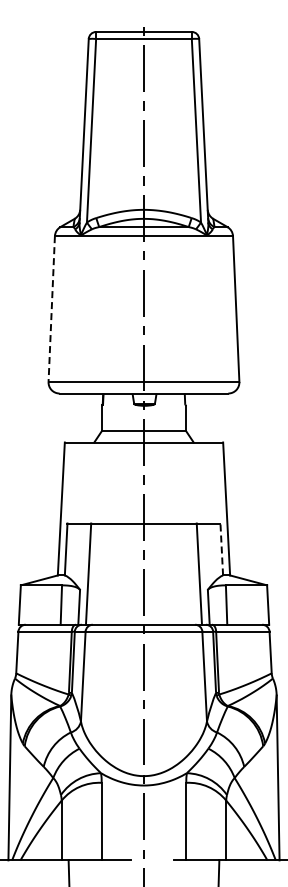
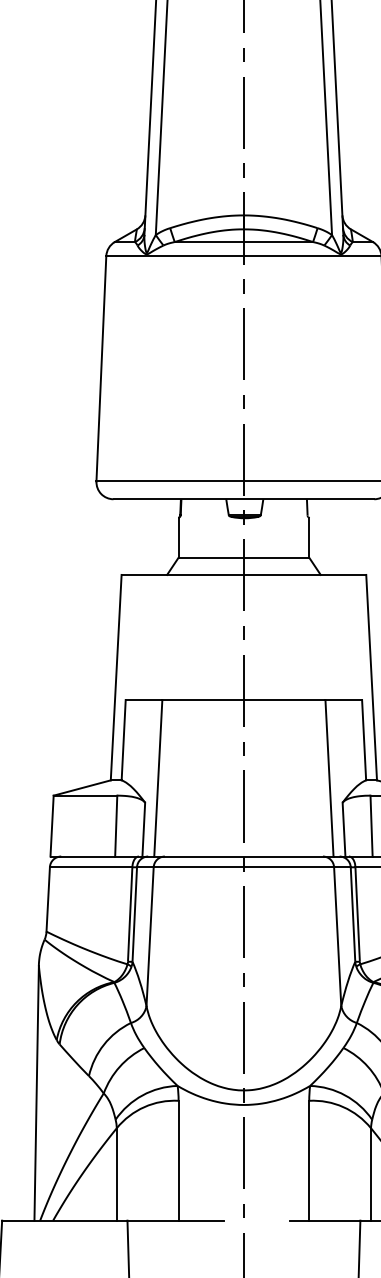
line: (51, 309) -> (101, 369), dashed -> solid
line: (221, 548) -> (363, 738), dashed -> solid

